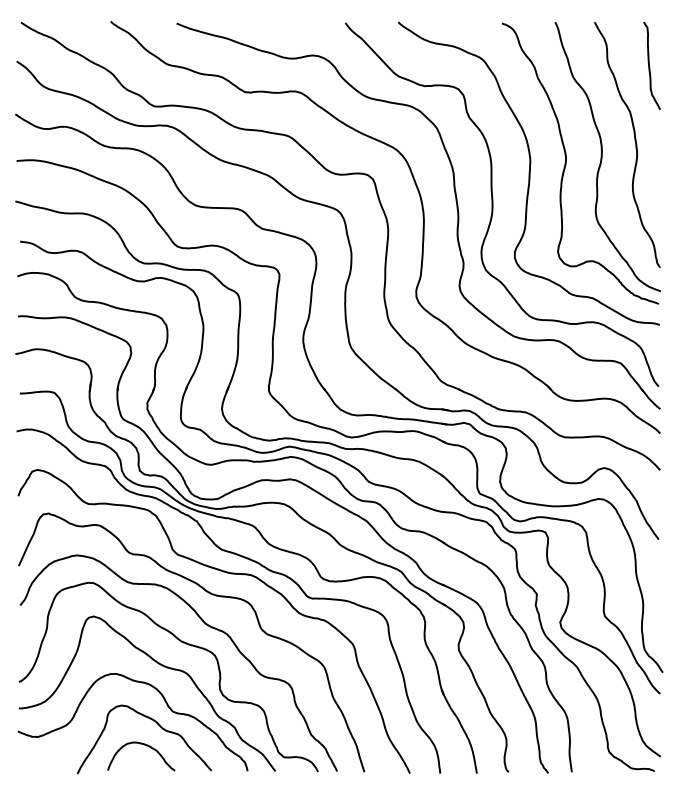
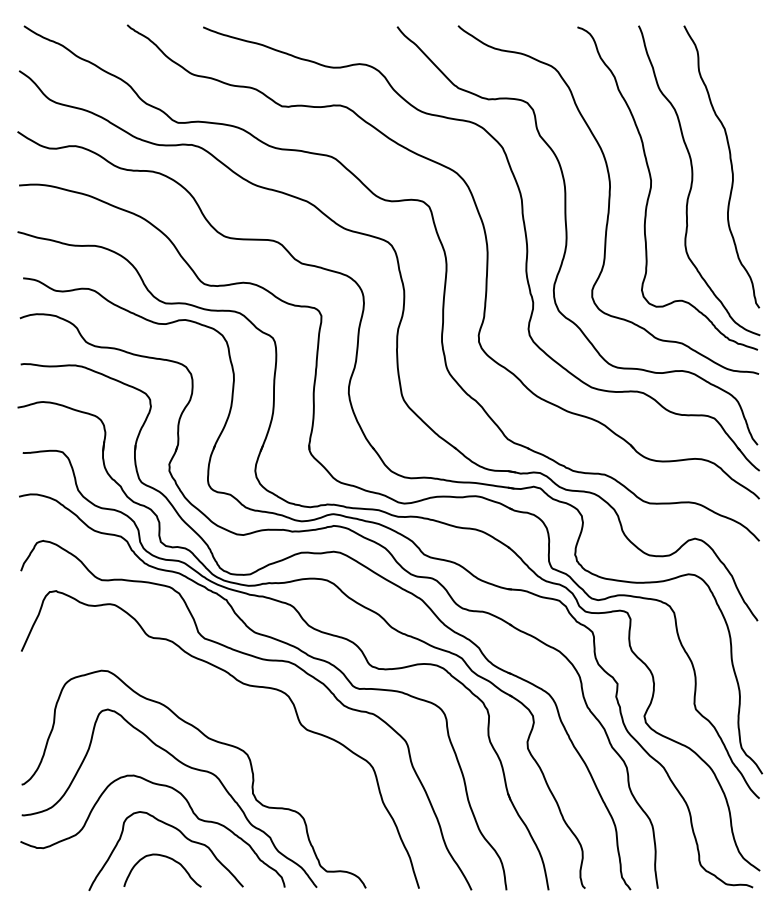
curve: (649, 65) -> (747, 75), removed
curve: (204, 624) -> (235, 718), removed

